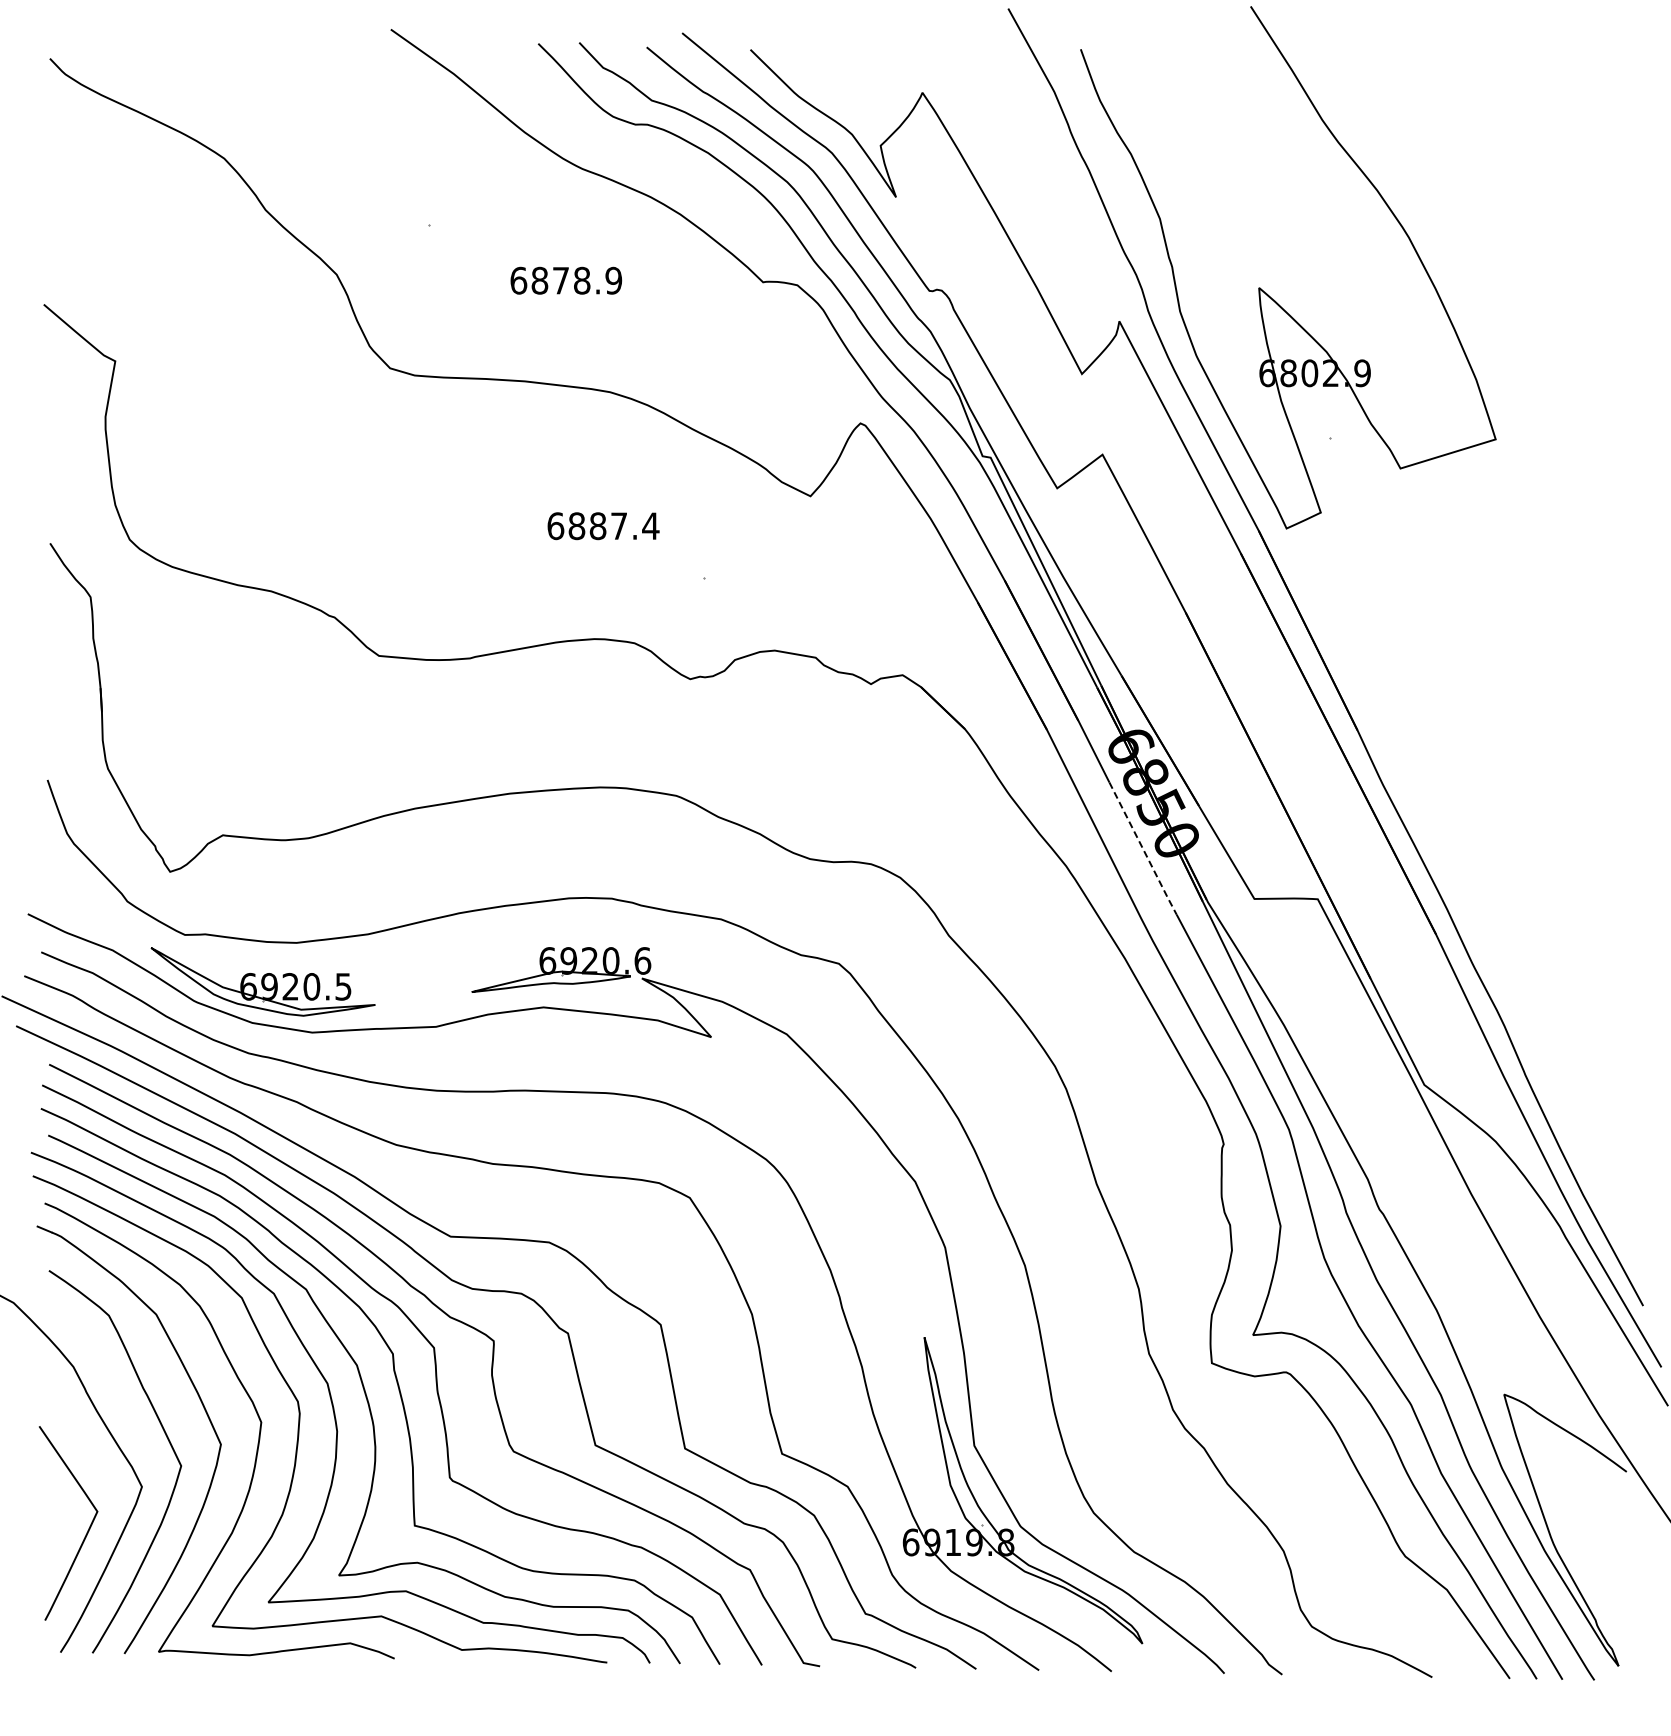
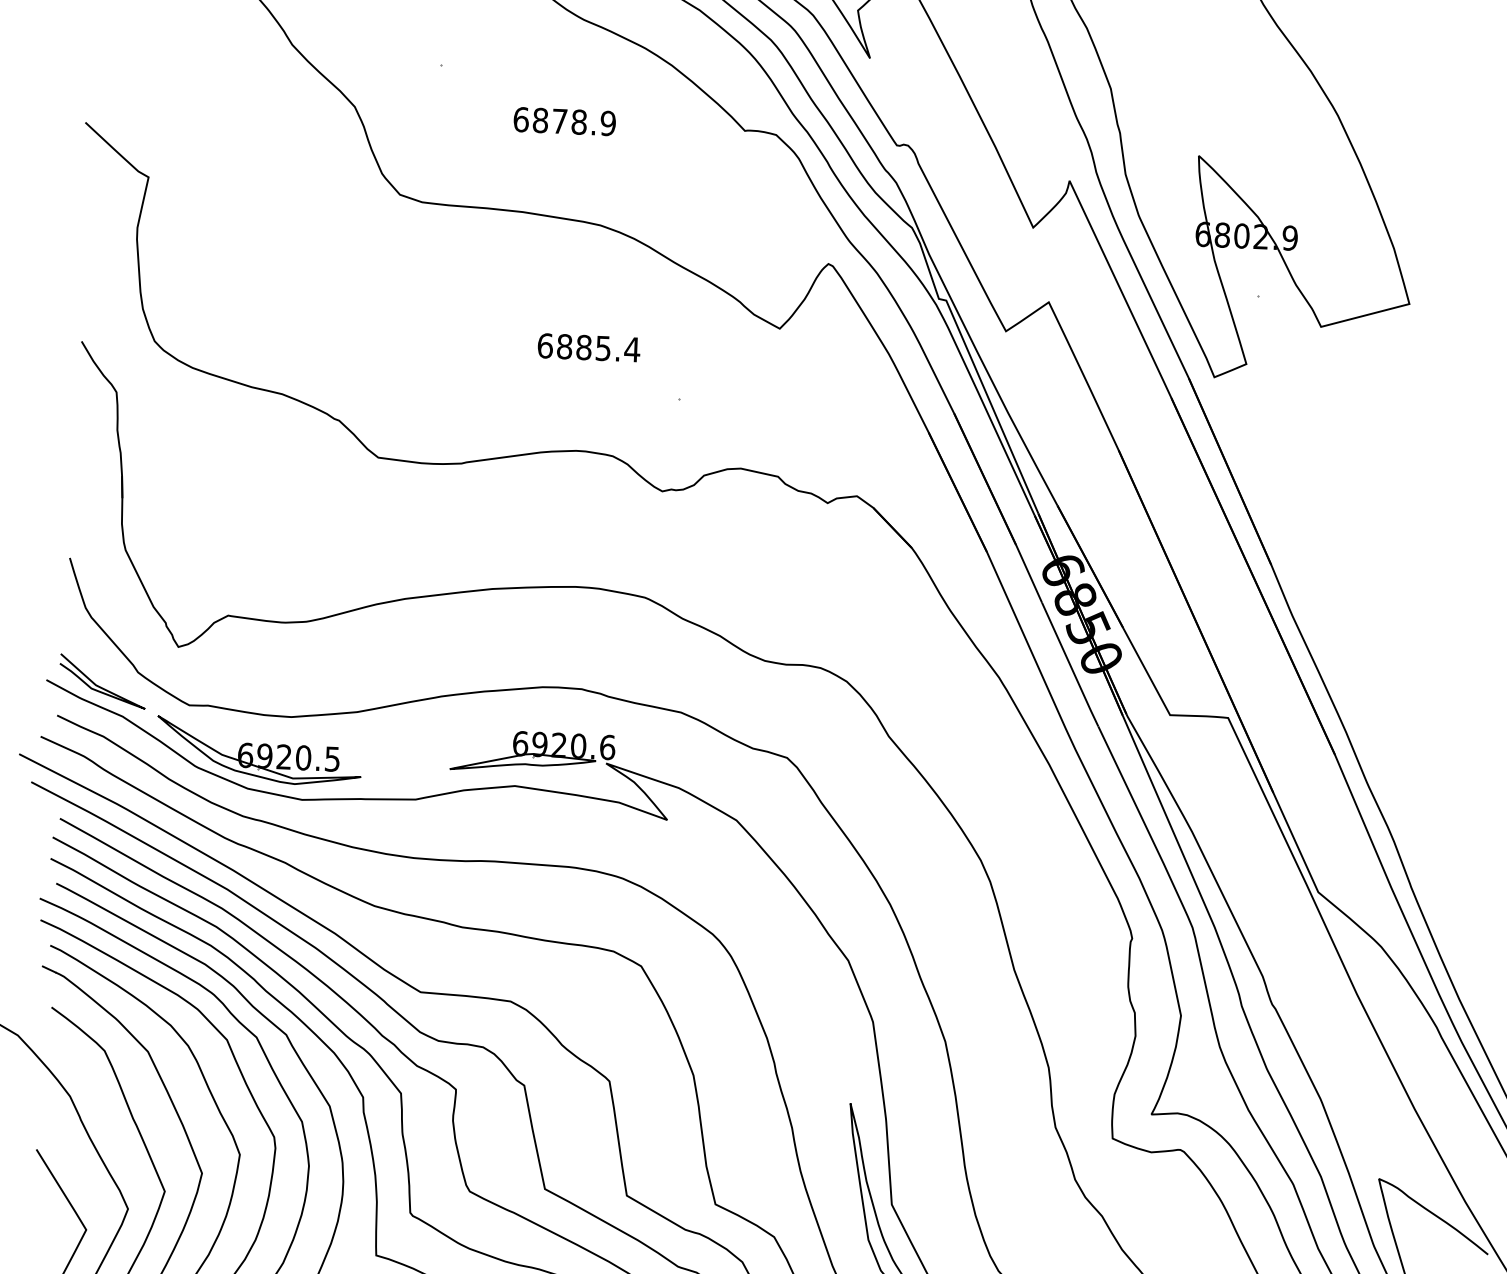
text: (618, 526) -> (602, 348), 6887.4 -> 6885.4
line: (1143, 849) -> (1070, 665), dashed -> solid
curve: (87, 918) -> (100, 686), added

